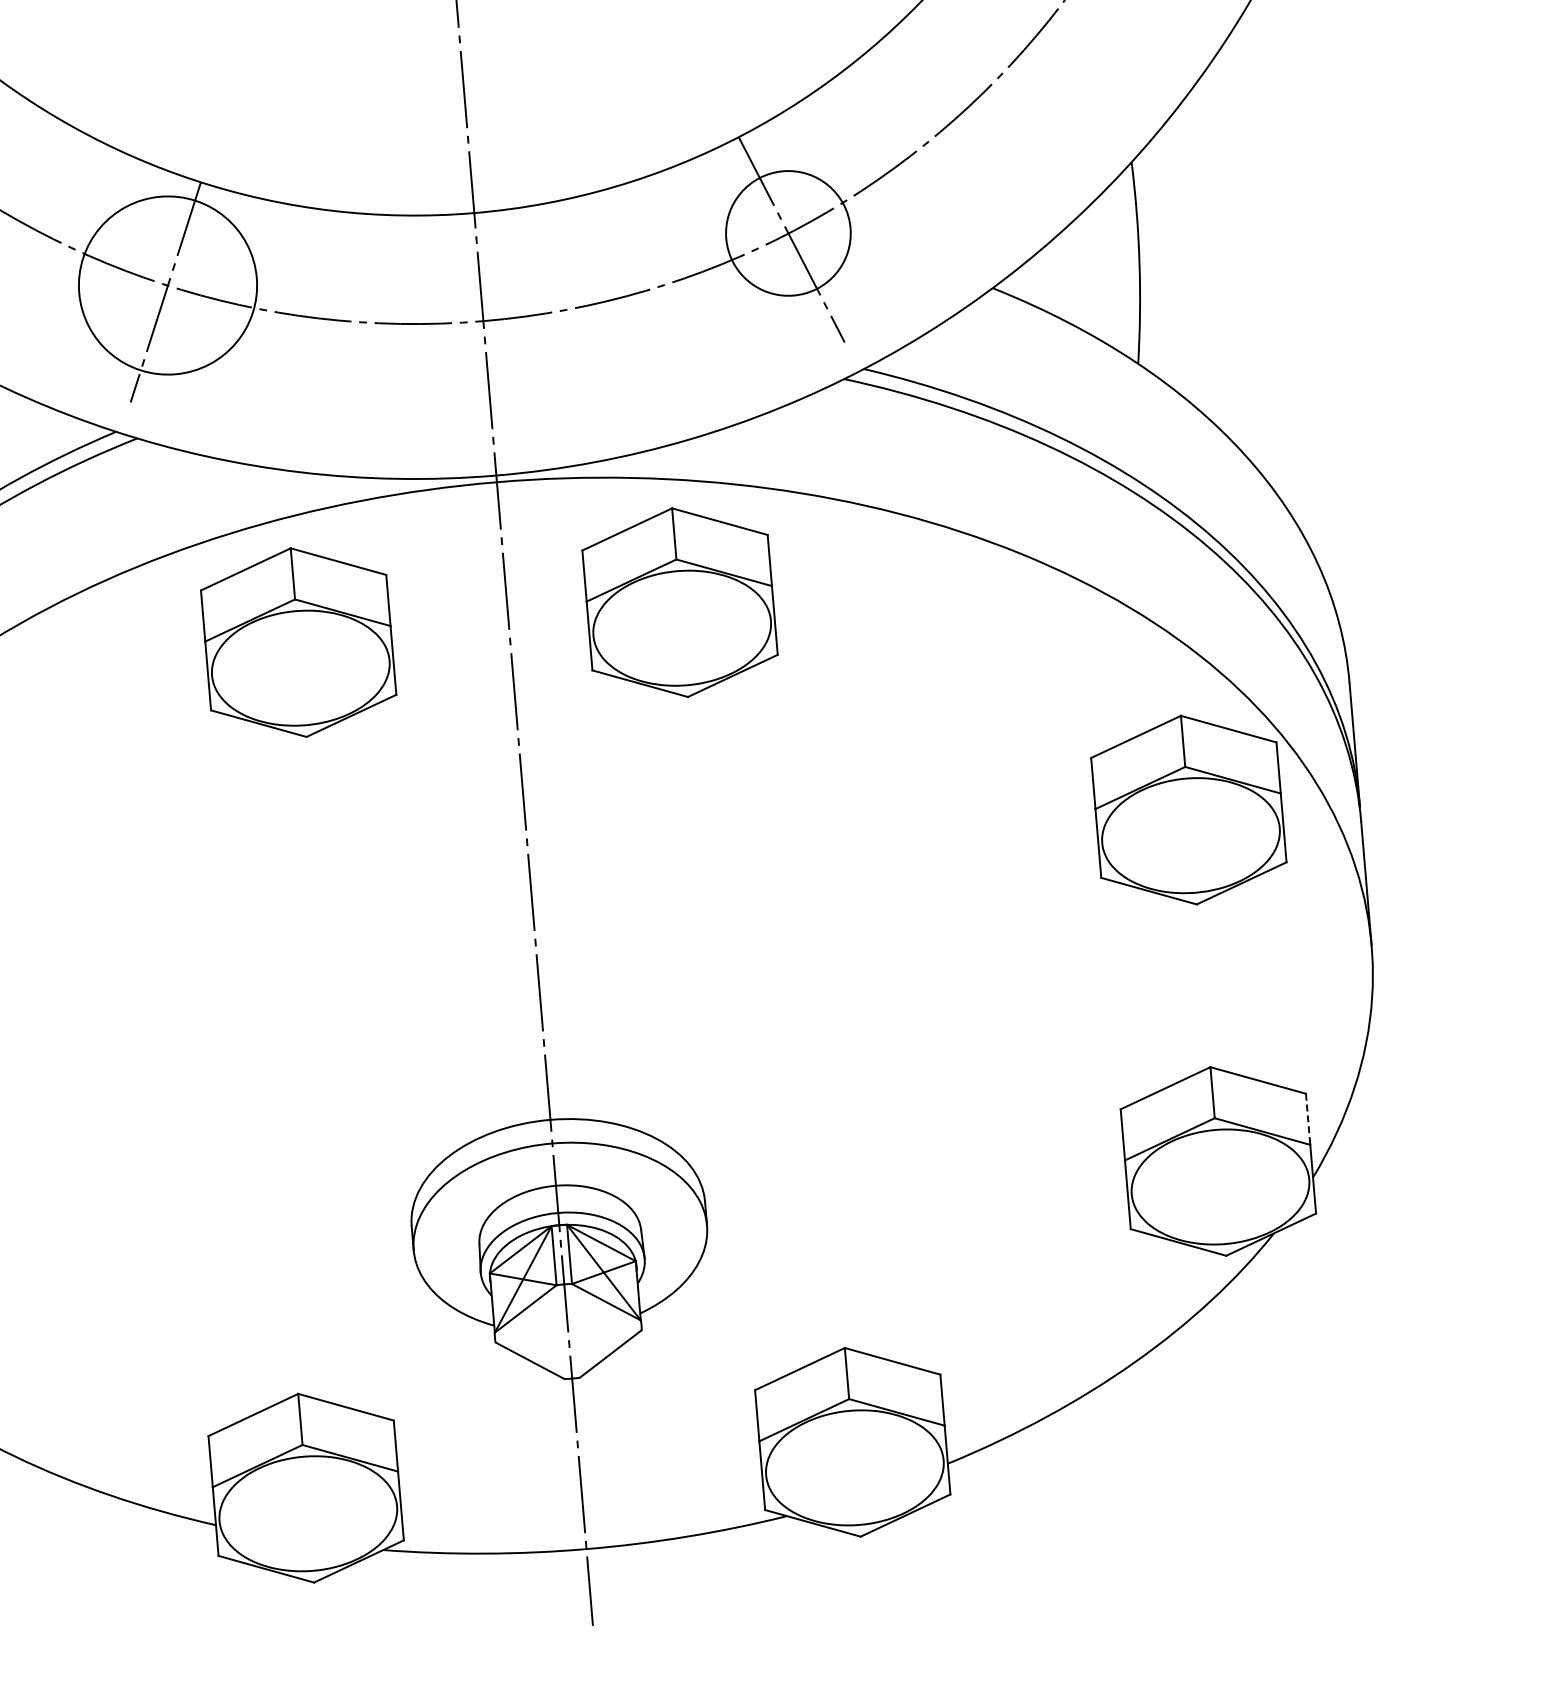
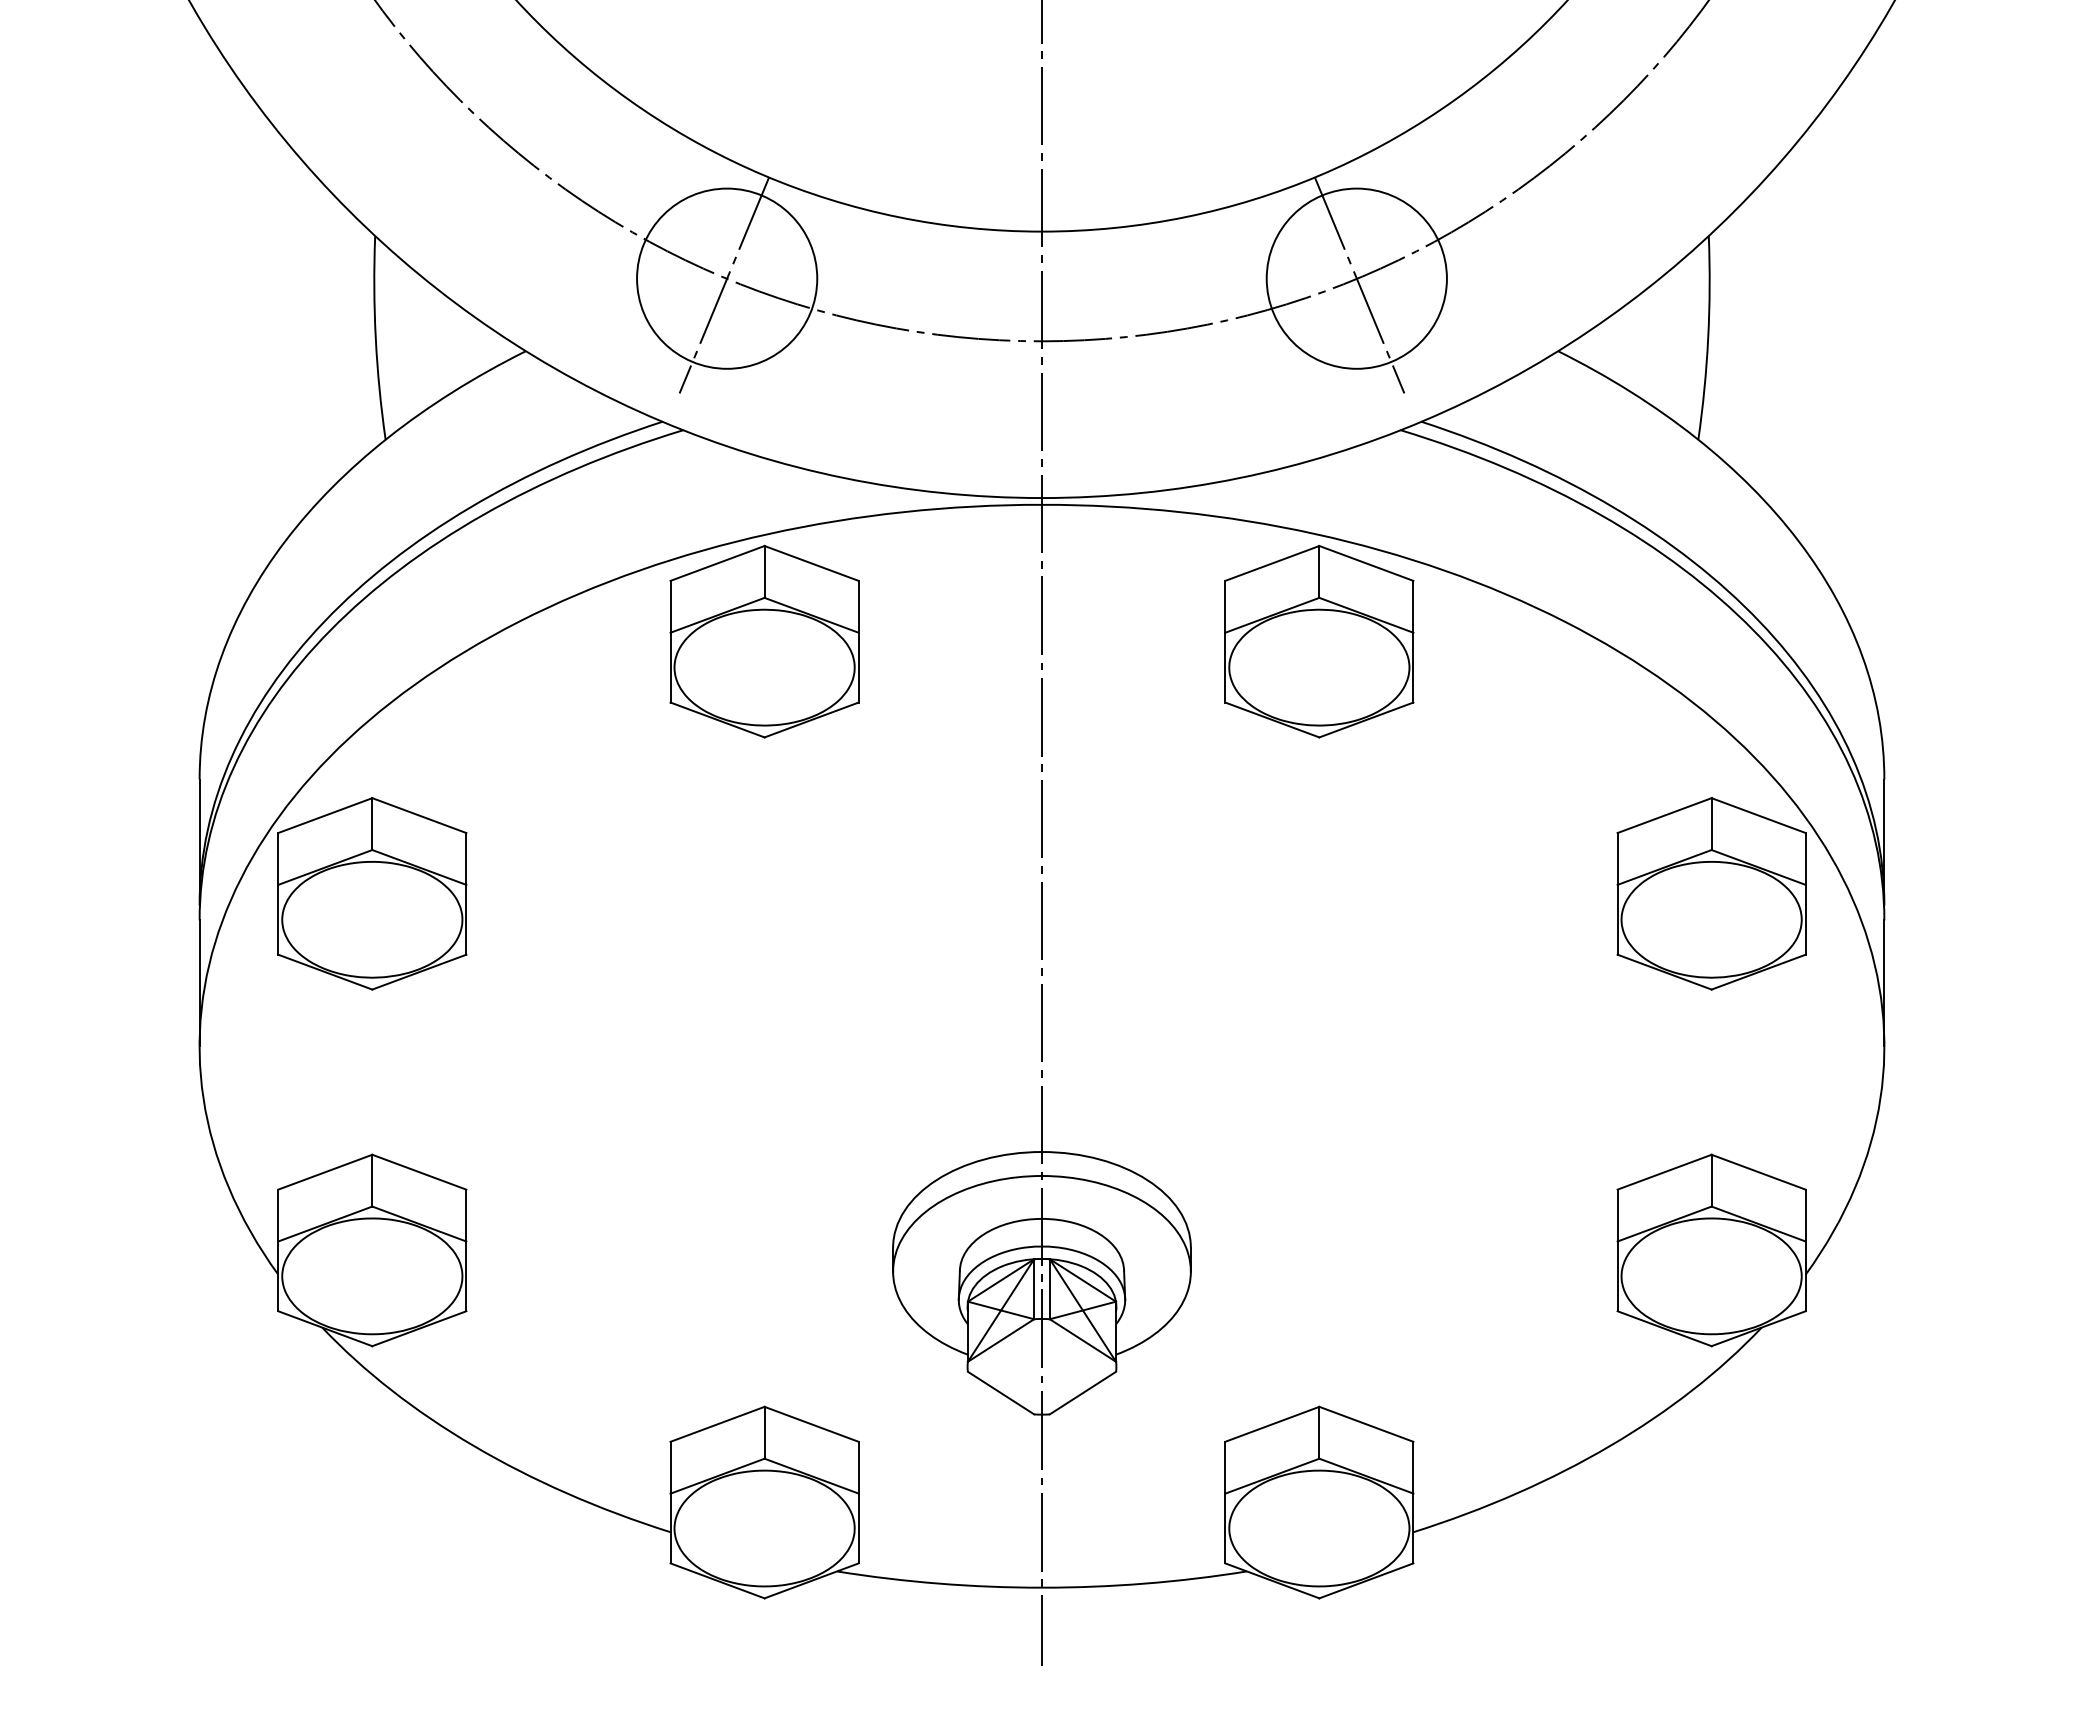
circle: (788, 233) -> (1356, 278), size x1.43
part: (680, 602) -> (1319, 641), moved
part: (298, 642) -> (764, 641), moved
line: (1307, 1119) -> (1805, 1215), dashed -> solid

